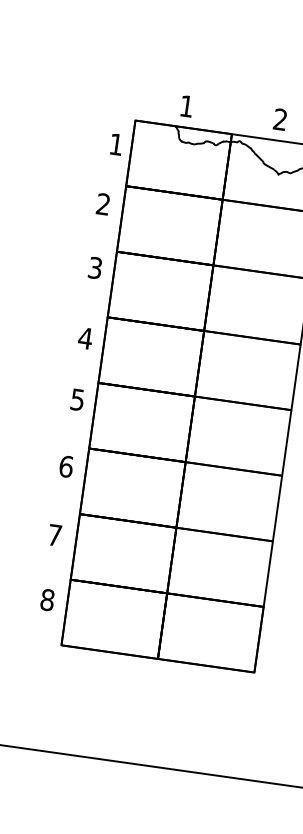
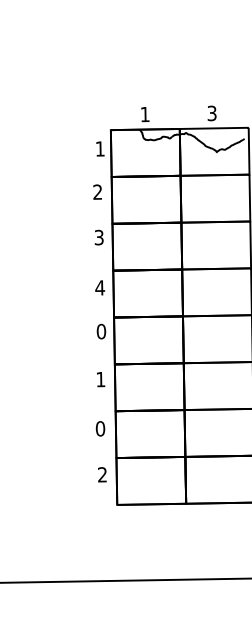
text: (279, 119) -> (211, 113), 2 -> 3
text: (77, 399) -> (101, 331), 5 -> 0
text: (65, 466) -> (100, 379), 6 -> 1
text: (54, 534) -> (100, 428), 7 -> 0
text: (47, 599) -> (102, 474), 8 -> 2

